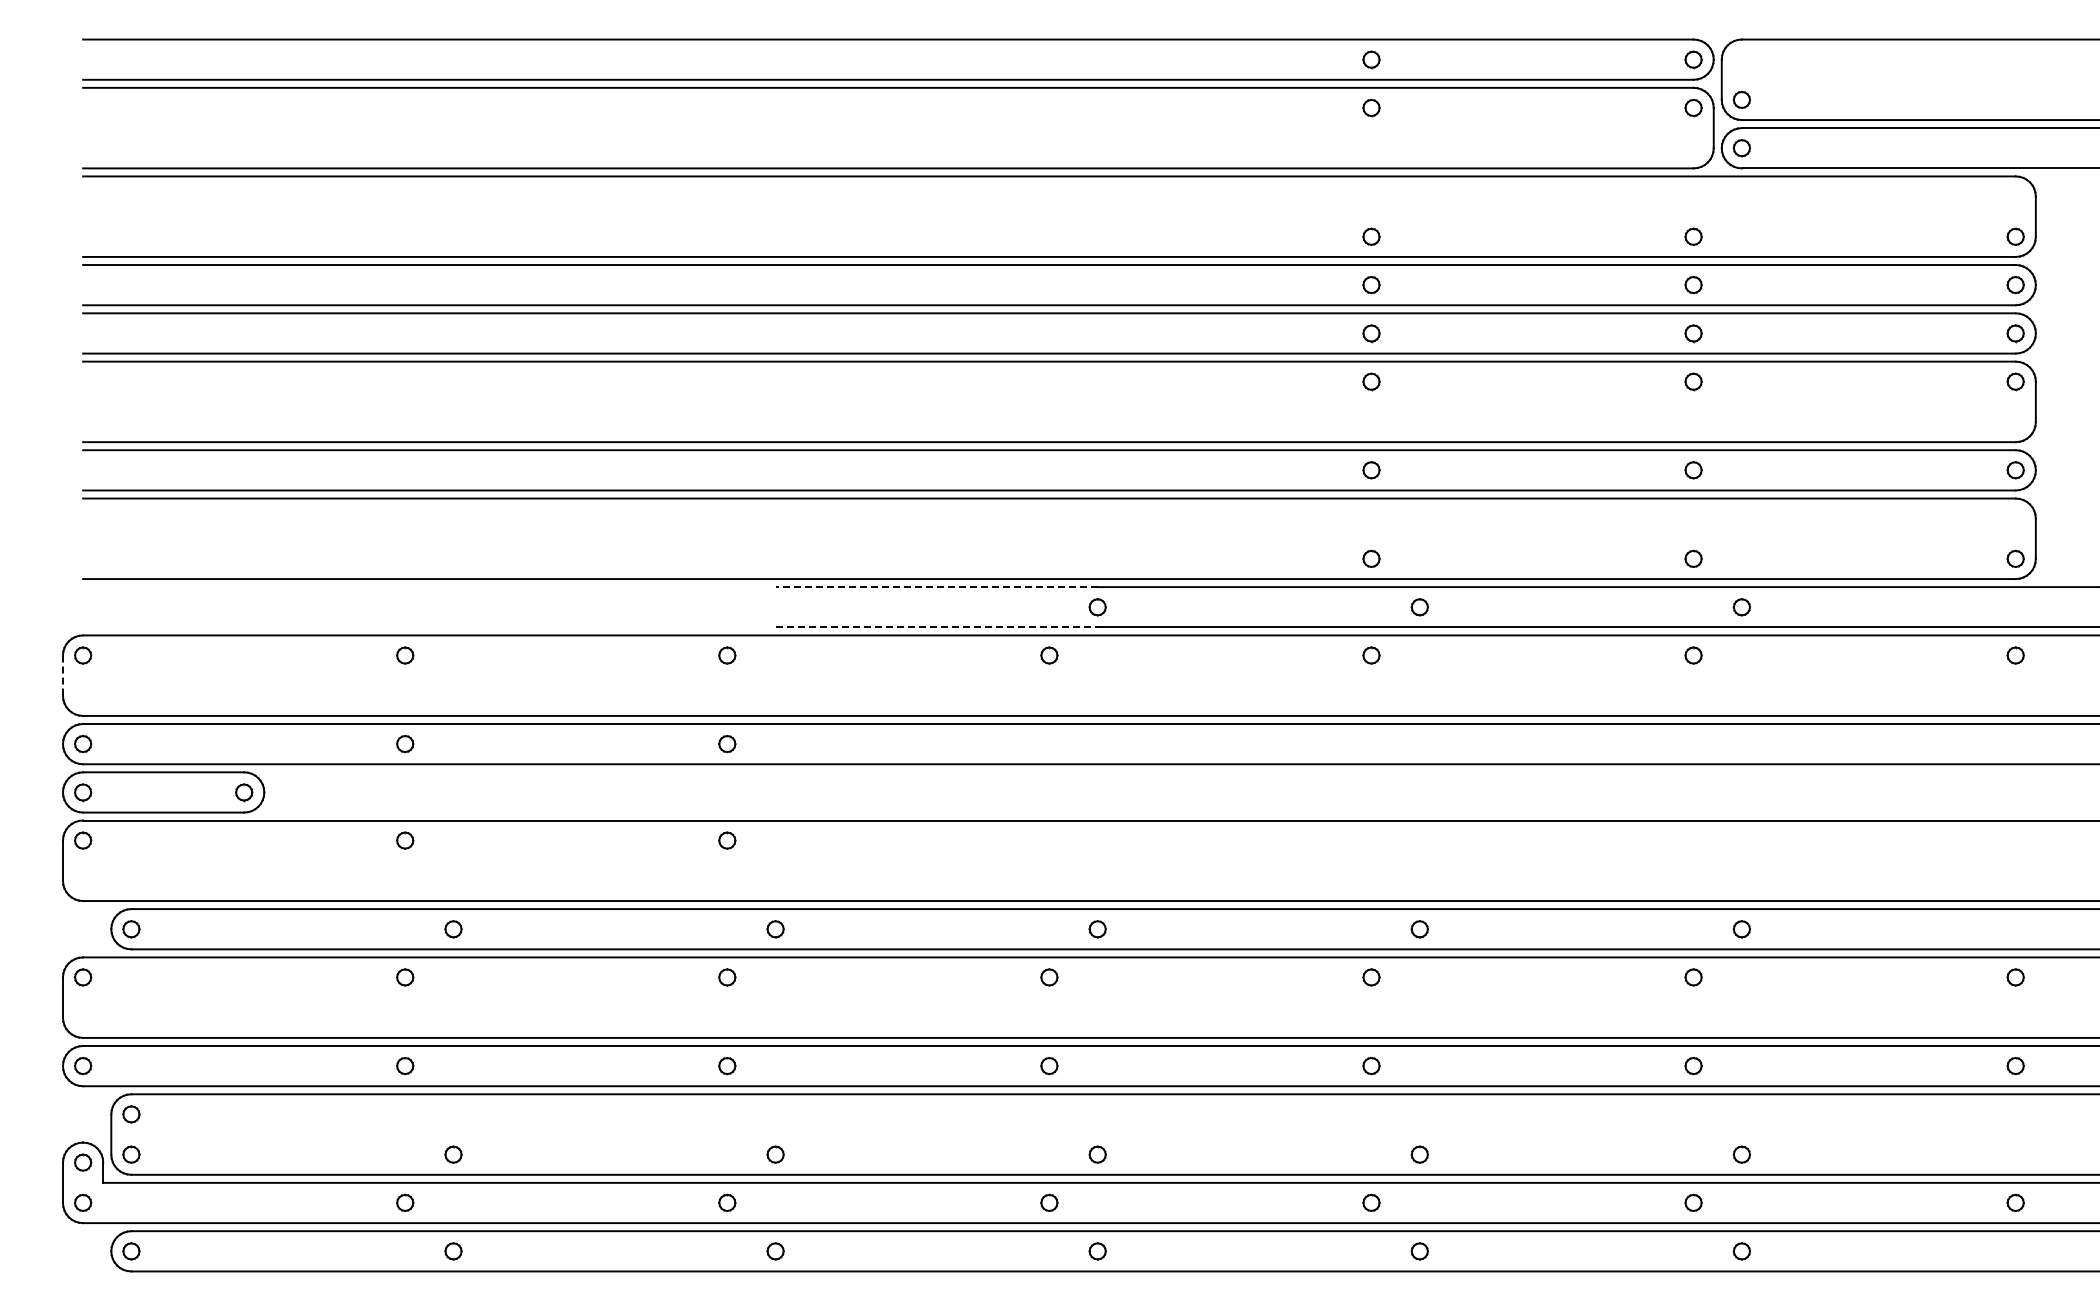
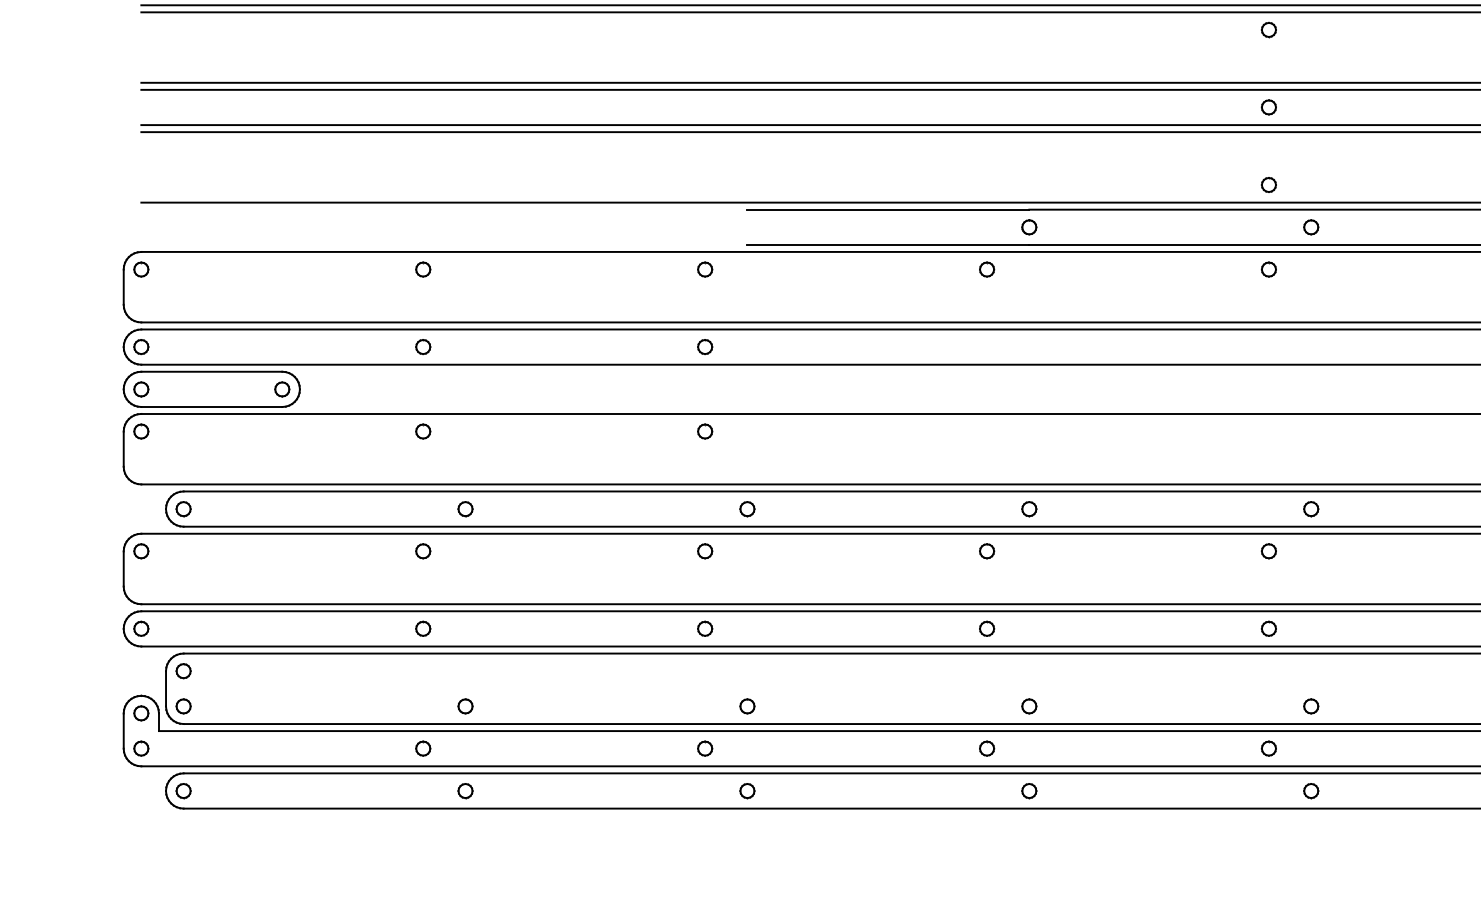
line: (936, 587) -> (888, 210), dashed -> solid
line: (937, 627) -> (889, 245), dashed -> solid
line: (63, 676) -> (124, 287), dashed -> solid

